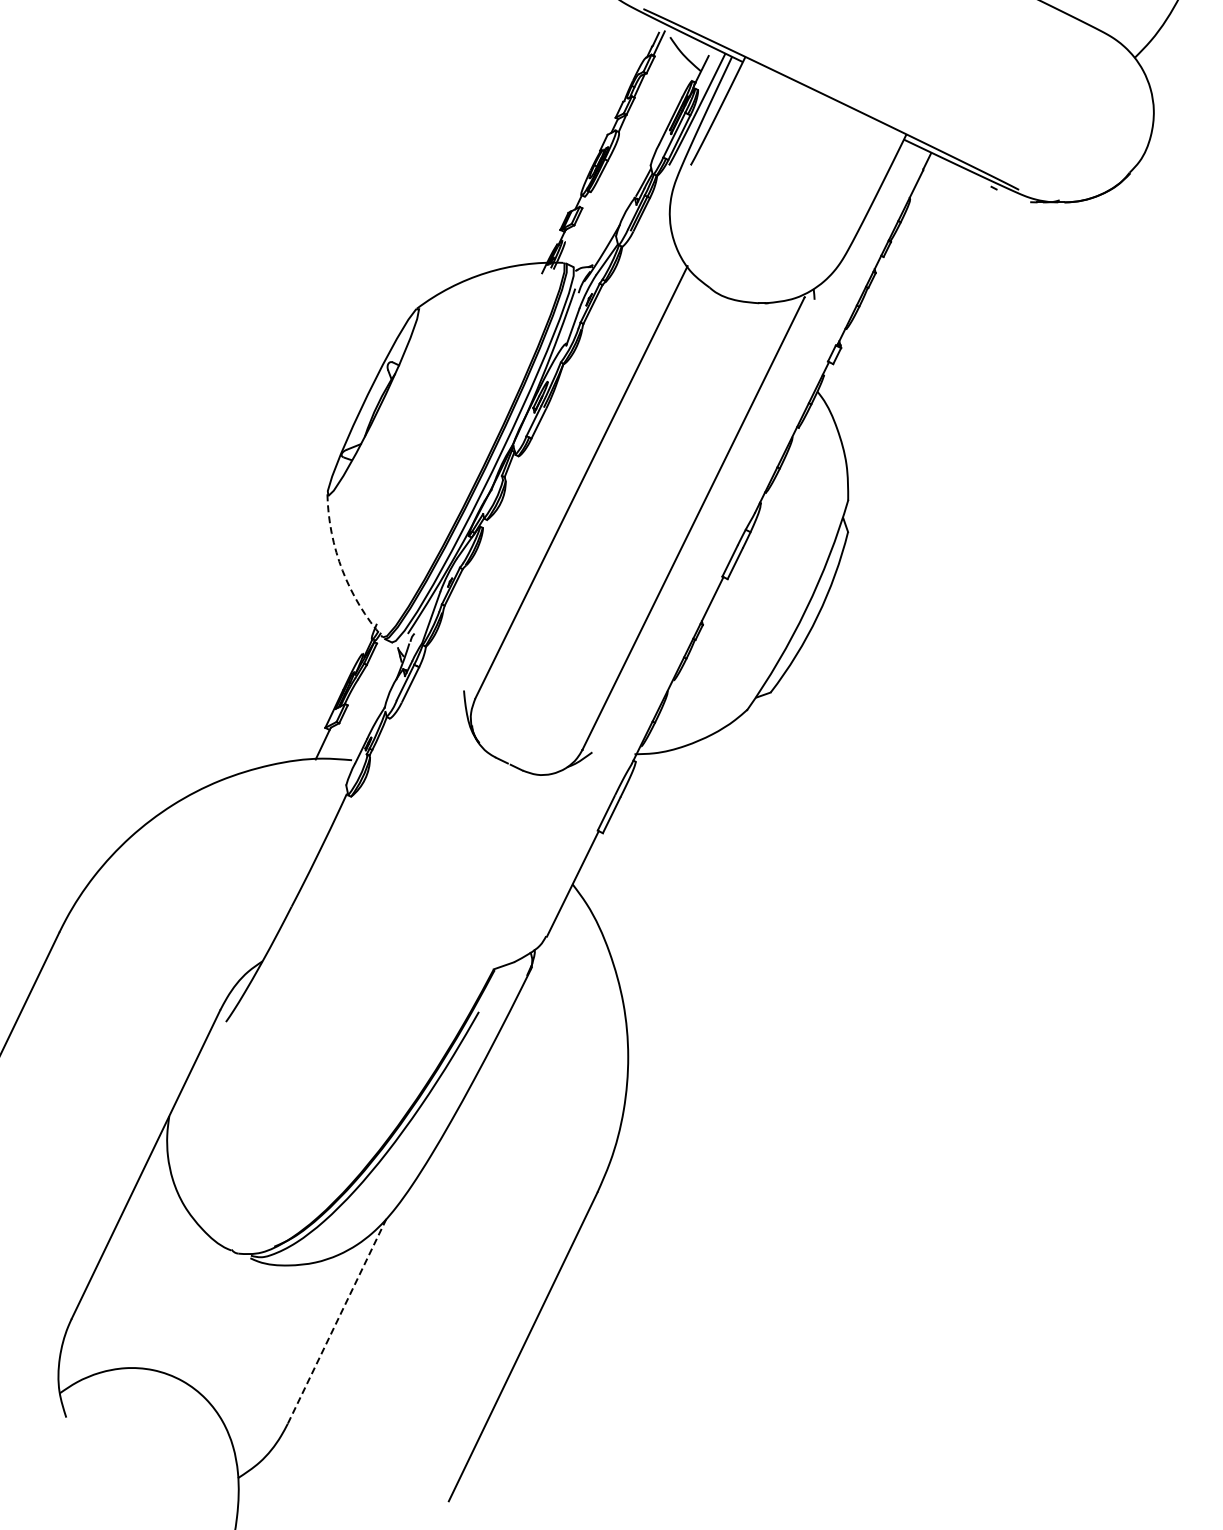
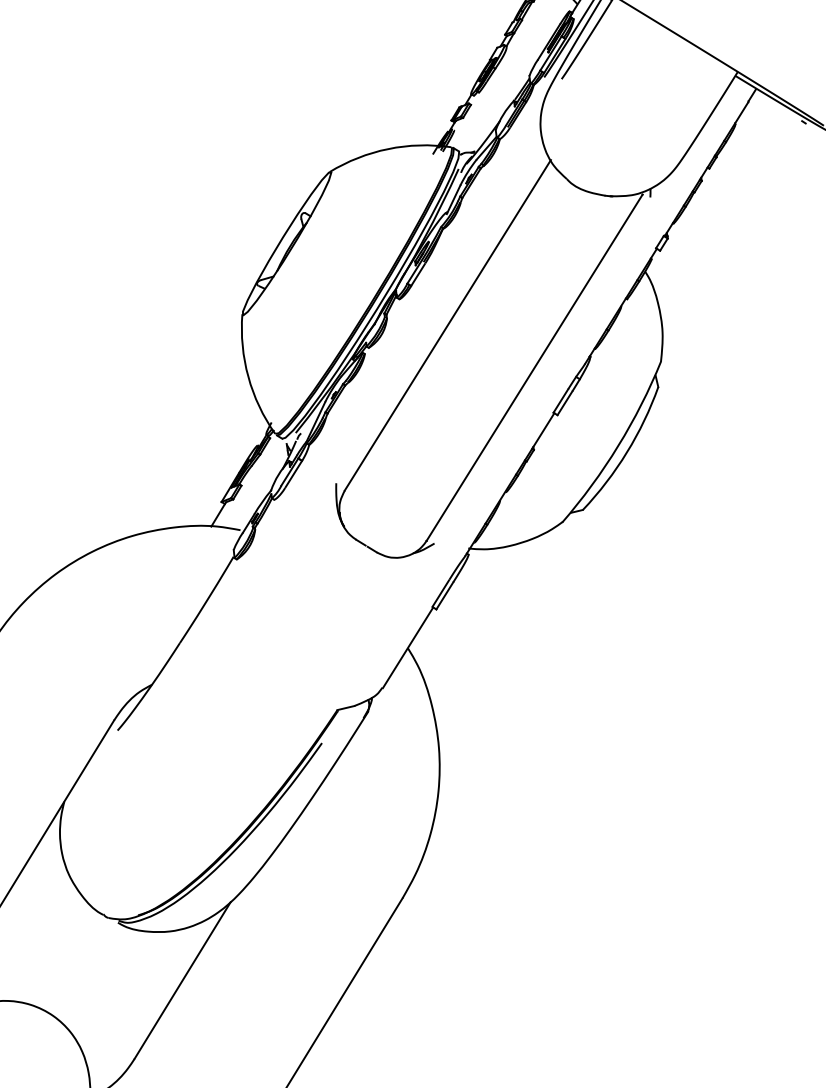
arc: (342, 570) -> (248, 376), dashed -> solid
line: (337, 1321) -> (182, 980), dashed -> solid

